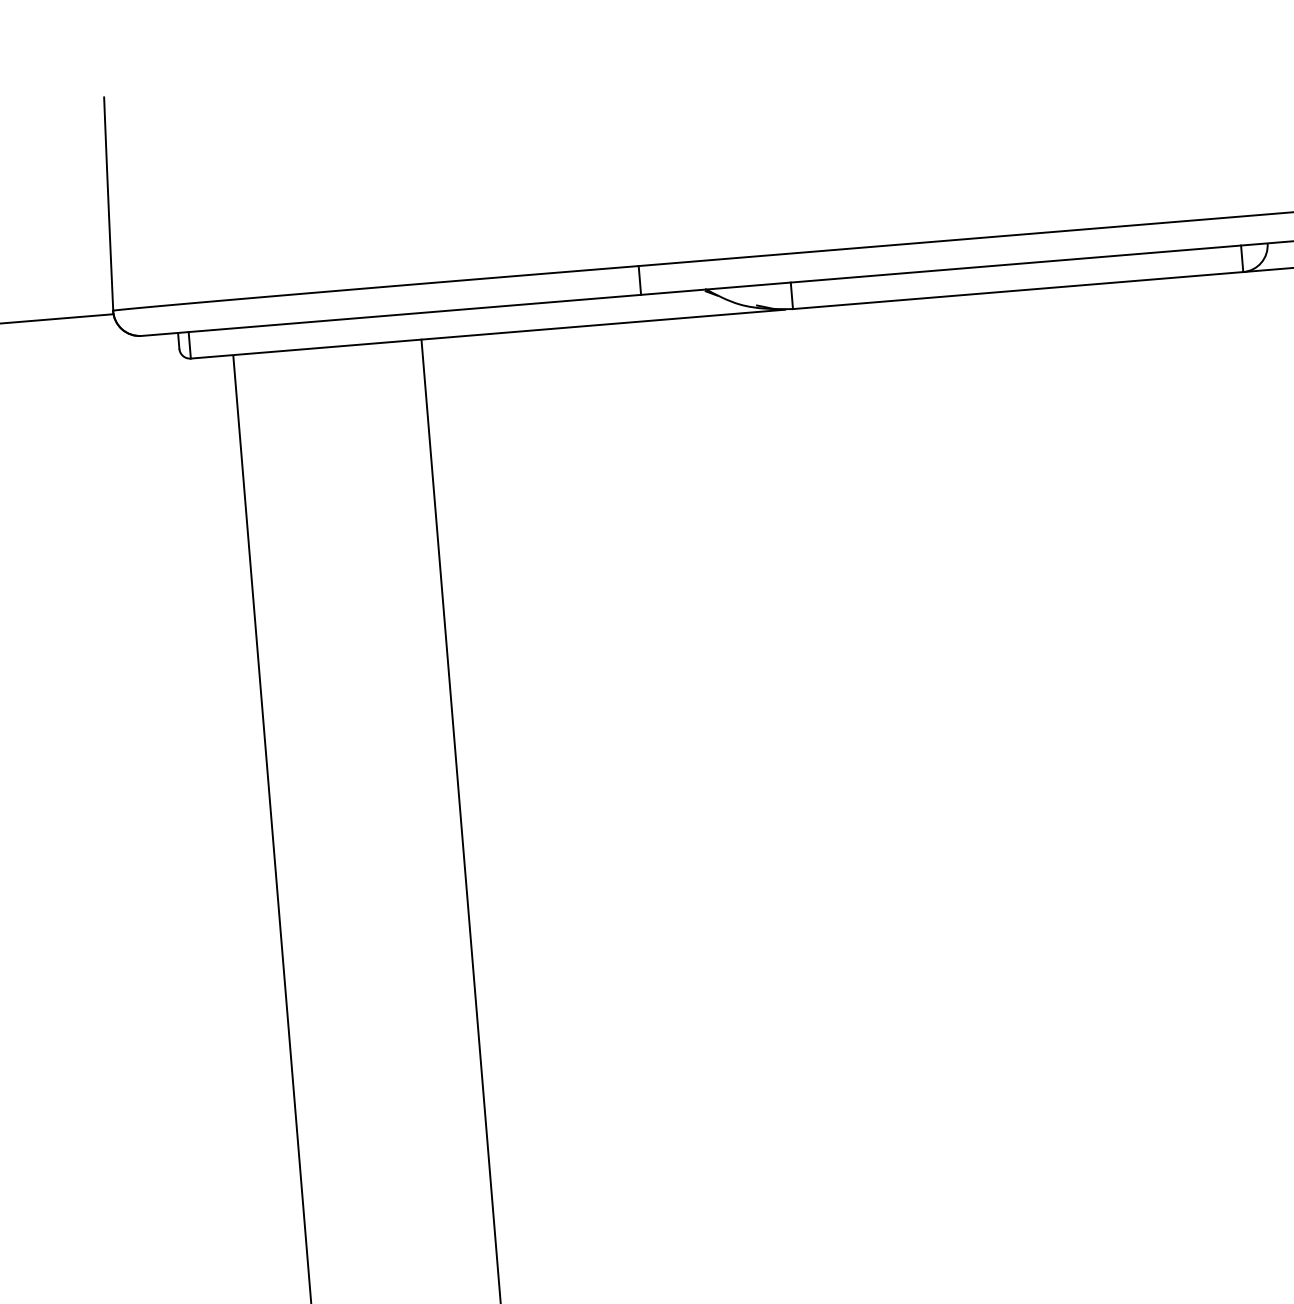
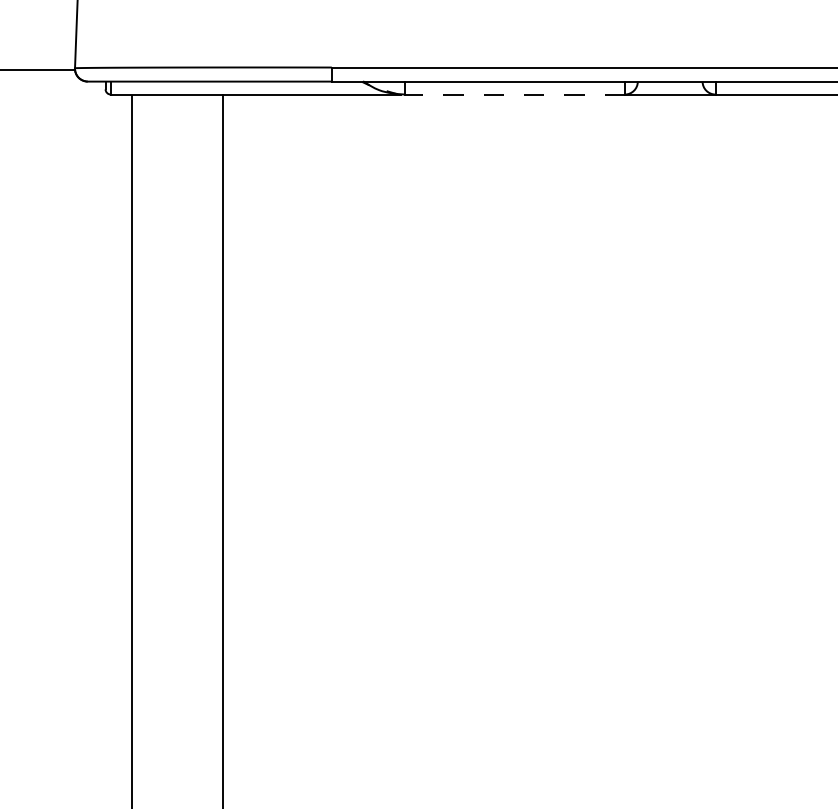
line: (1017, 290) -> (514, 94), solid -> dashed

